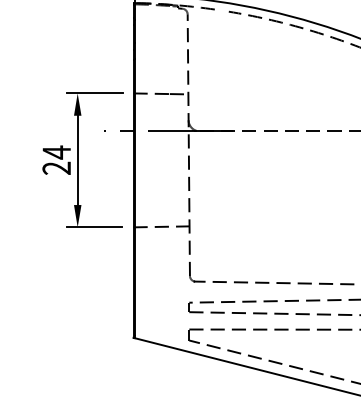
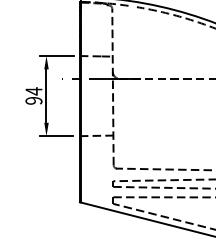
text: (55, 167) -> (33, 100), 24 -> 94

